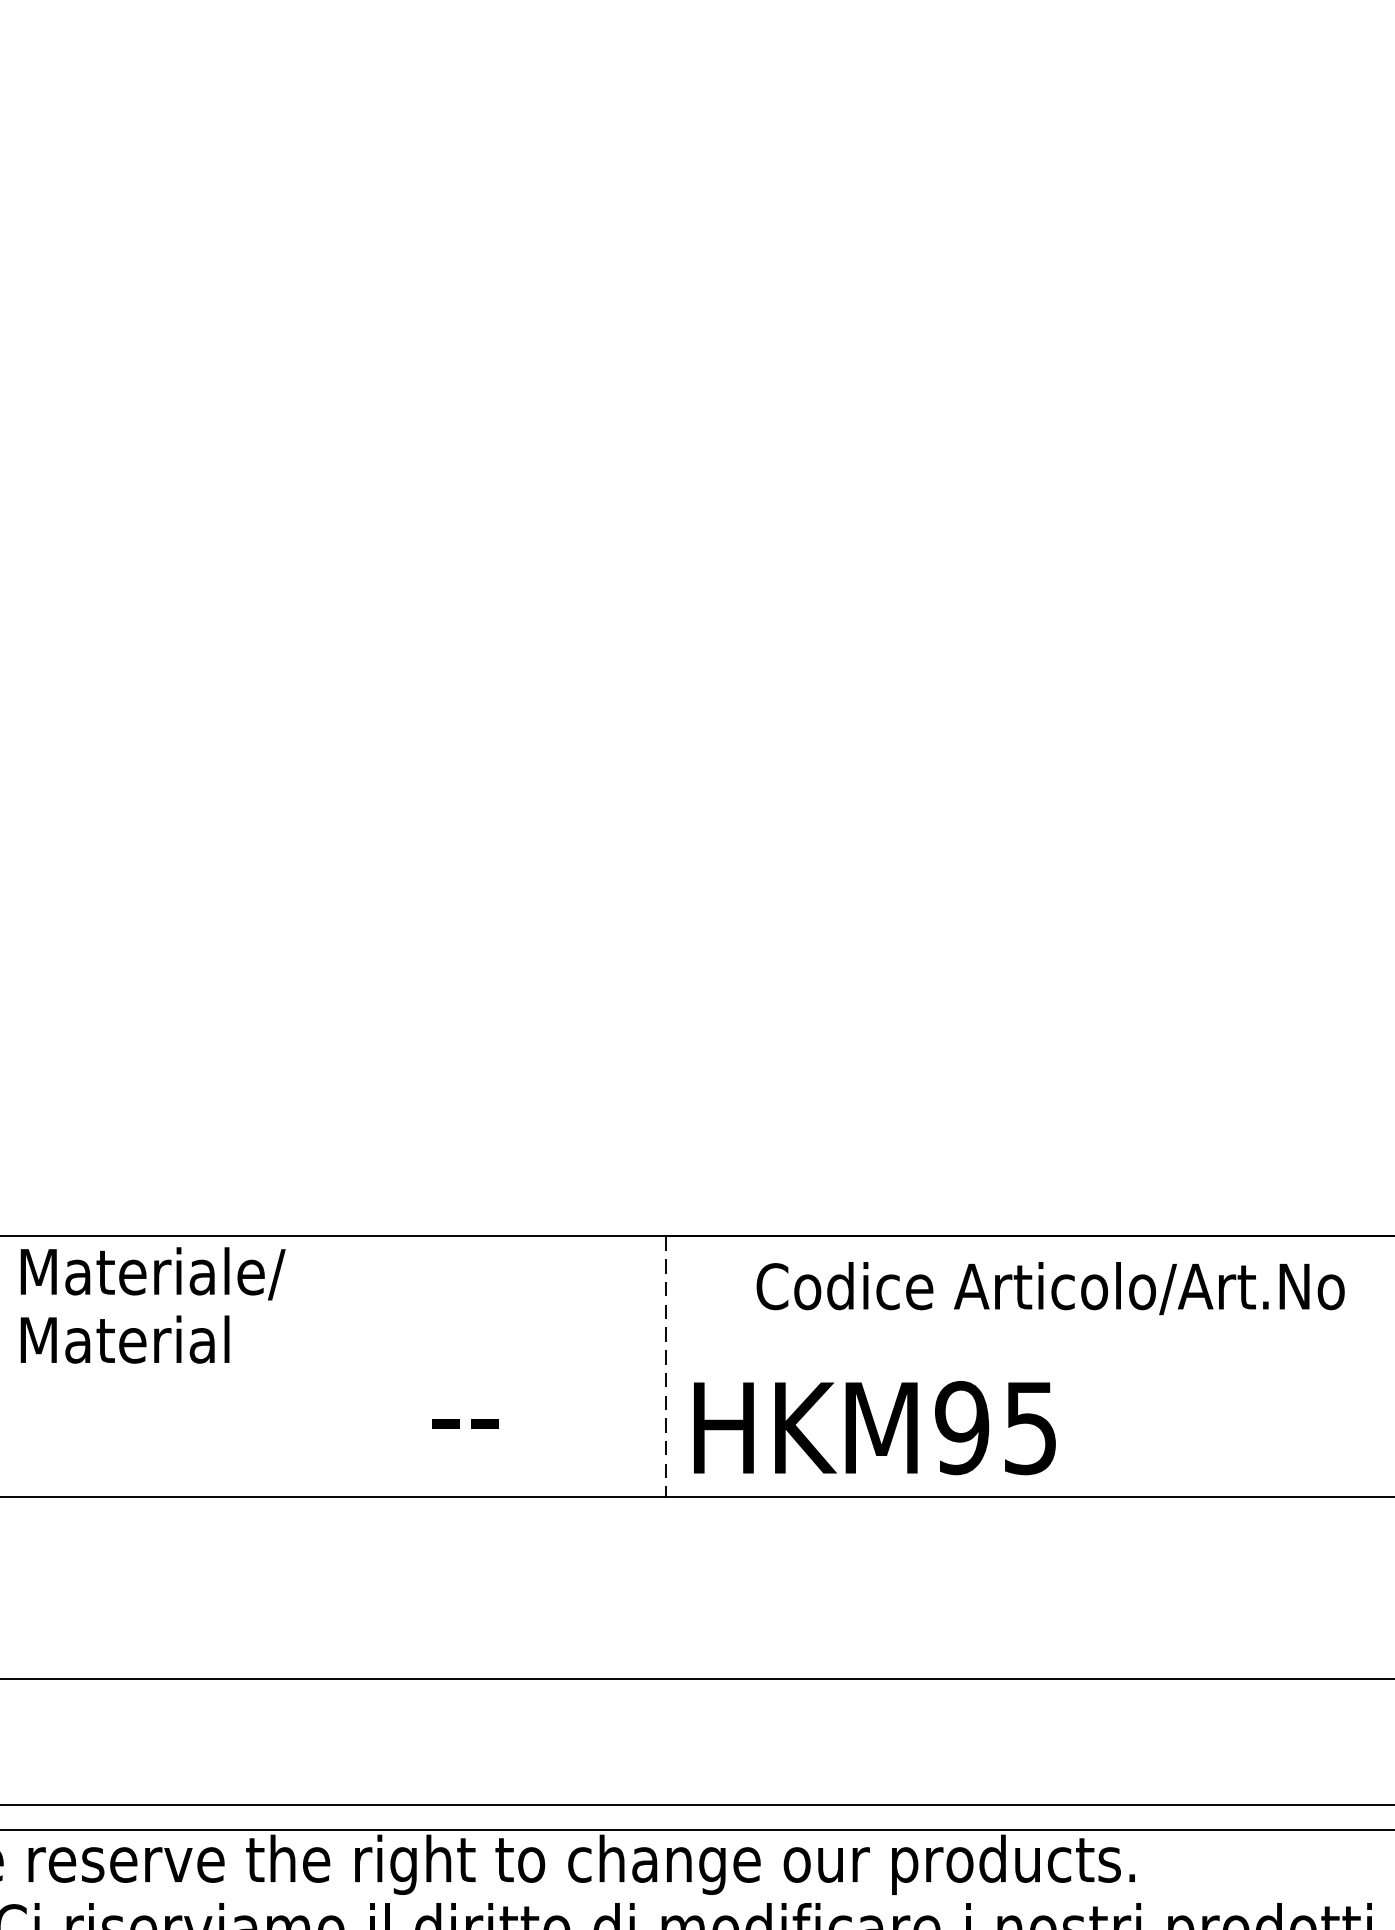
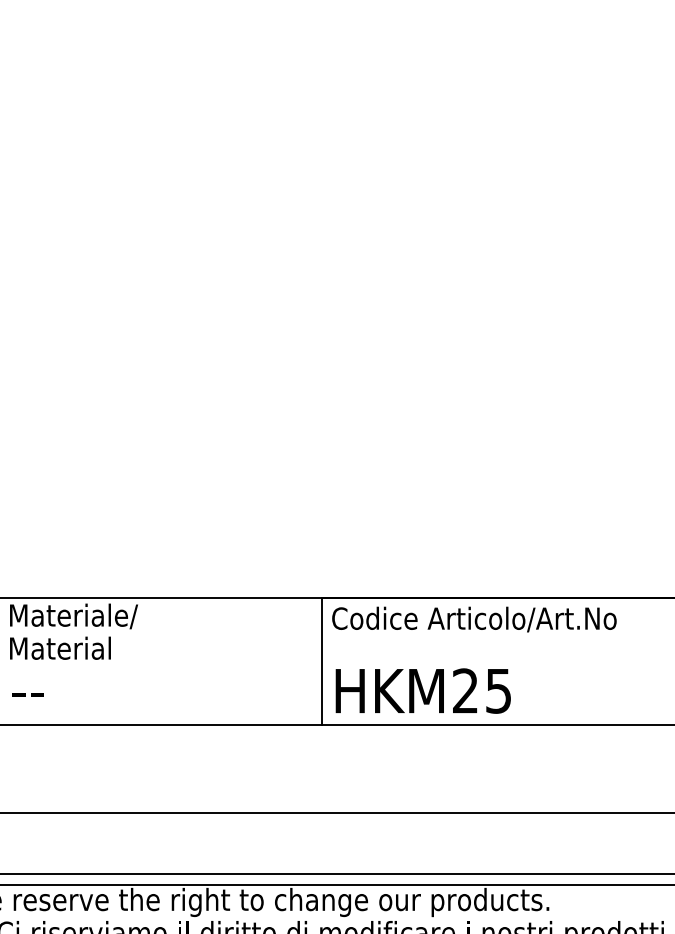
text: (1050, 1288) -> (474, 619), moved
line: (666, 1368) -> (322, 662), dashed -> solid
text: (464, 1422) -> (27, 694), moved
text: (961, 1426) -> (465, 690), HKM95 -> HKM25

